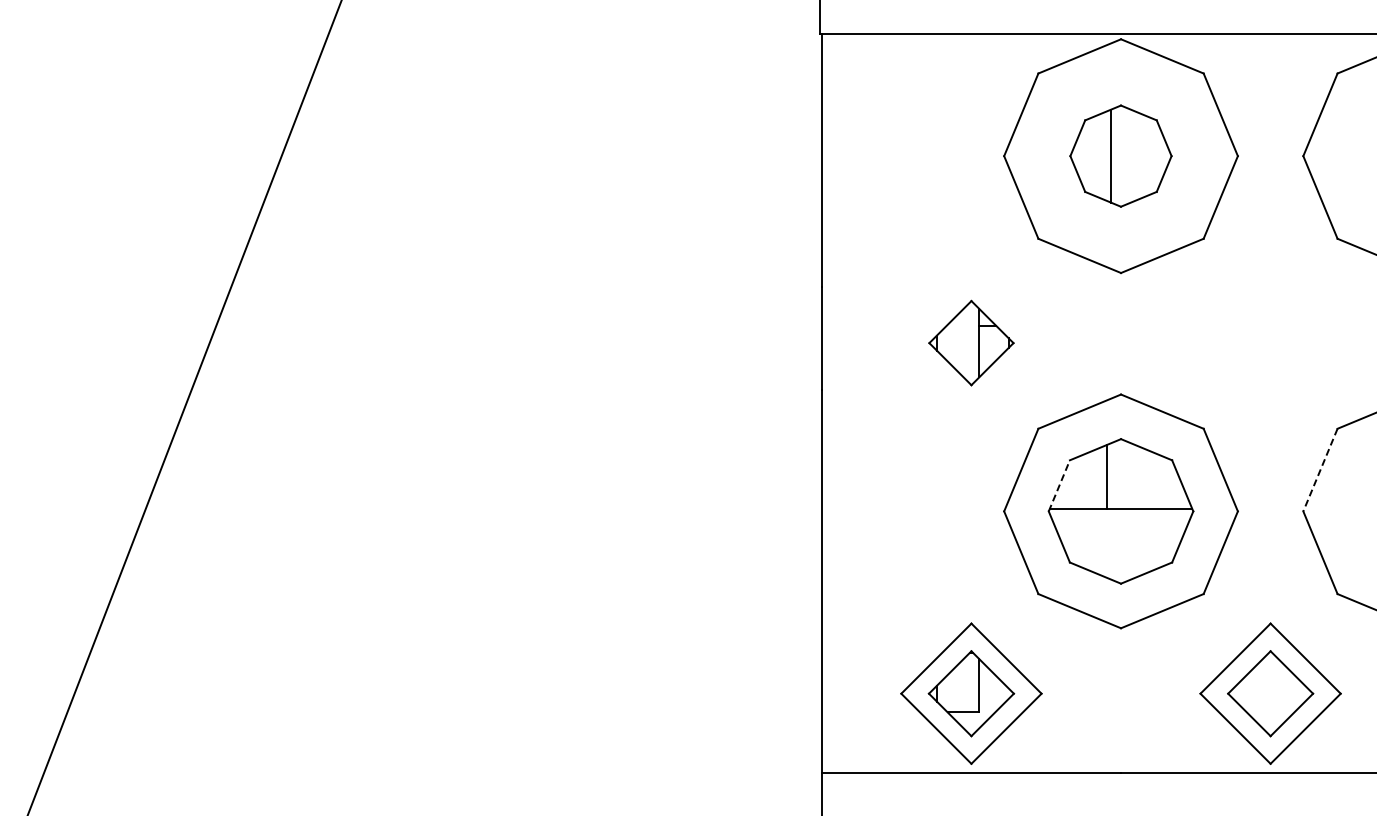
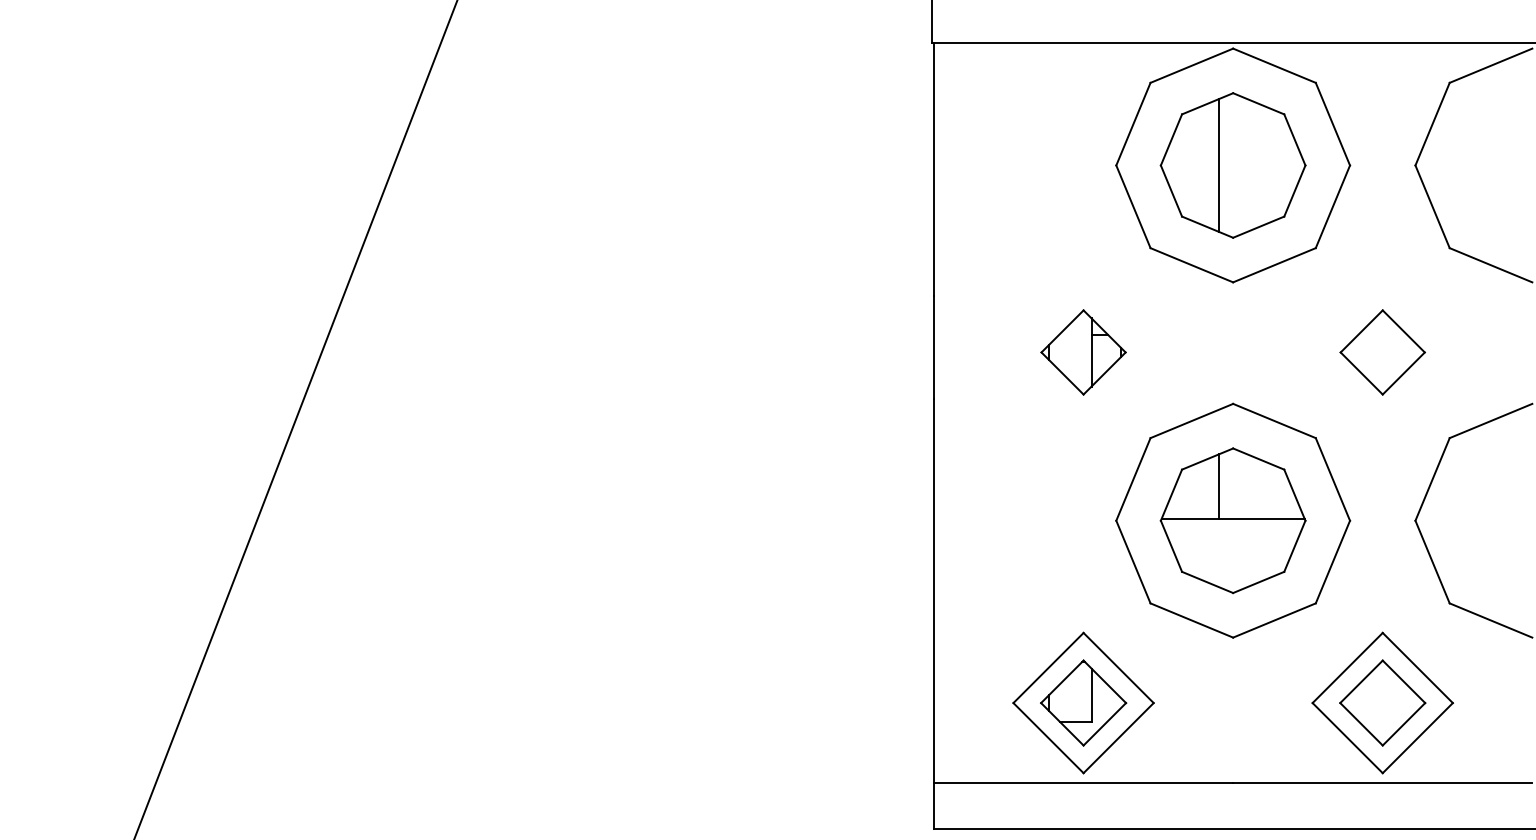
part: (1120, 156) -> (1232, 165), size x1.43
part: (1270, 343) -> (1382, 352), added
line: (1320, 470) -> (1432, 479), dashed -> solid
line: (1059, 486) -> (1171, 495), dashed -> solid

